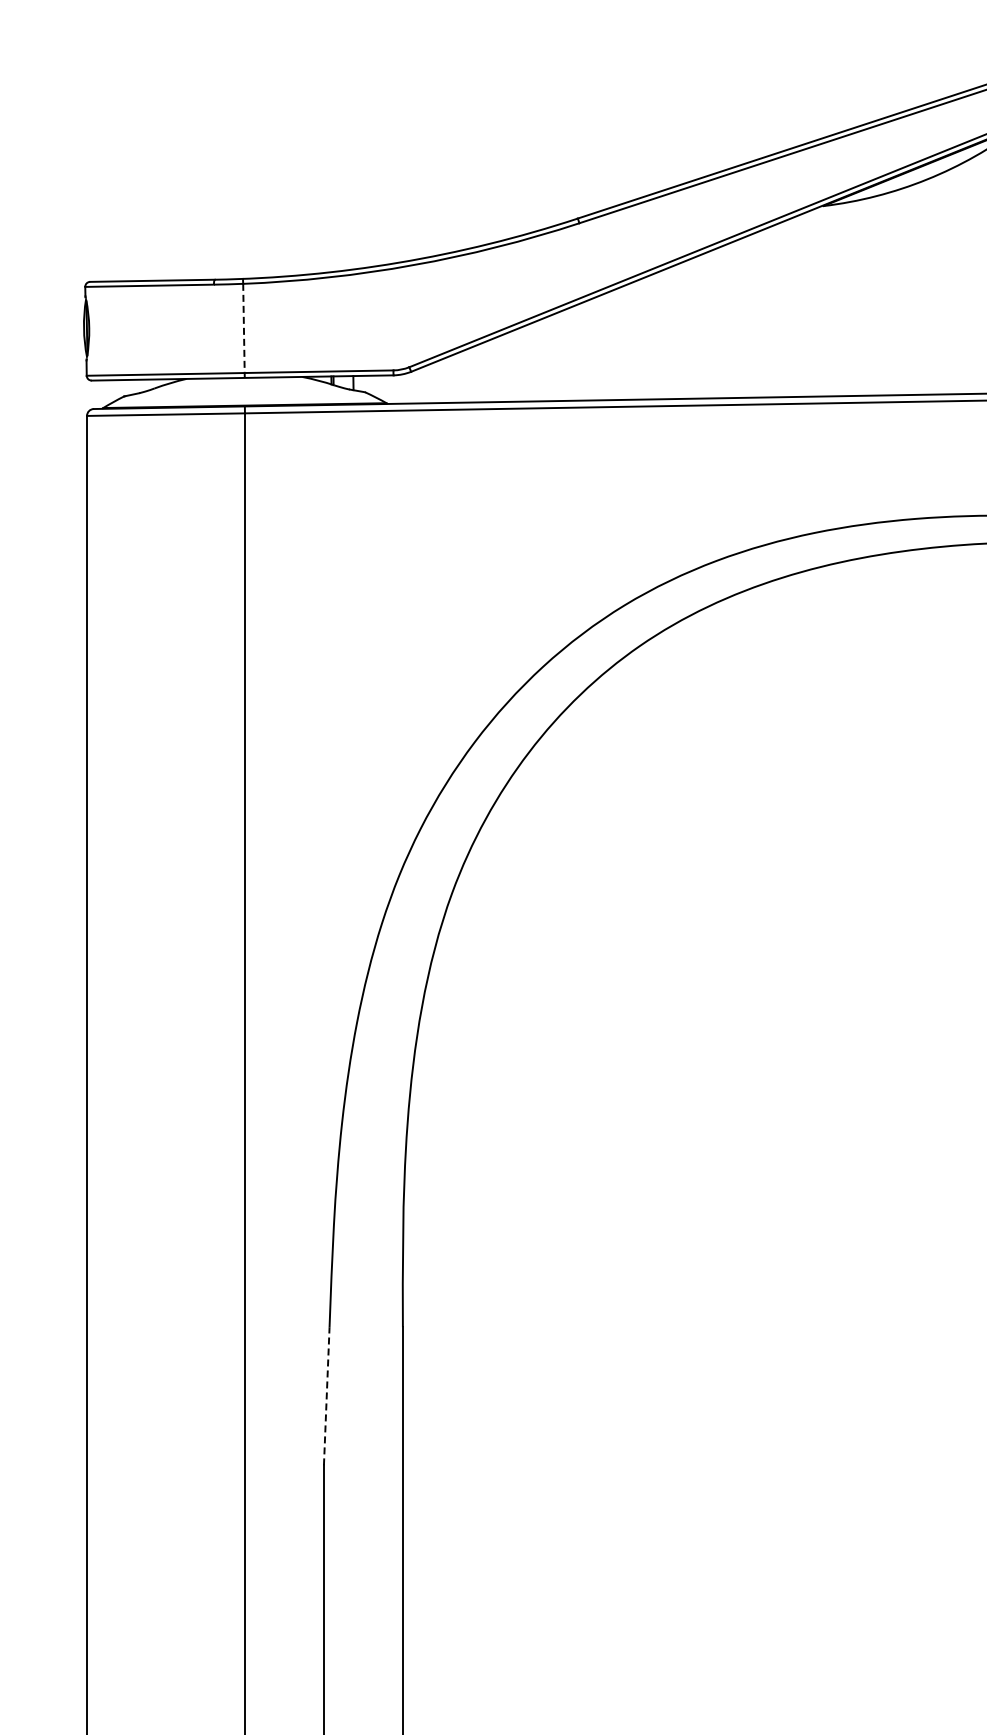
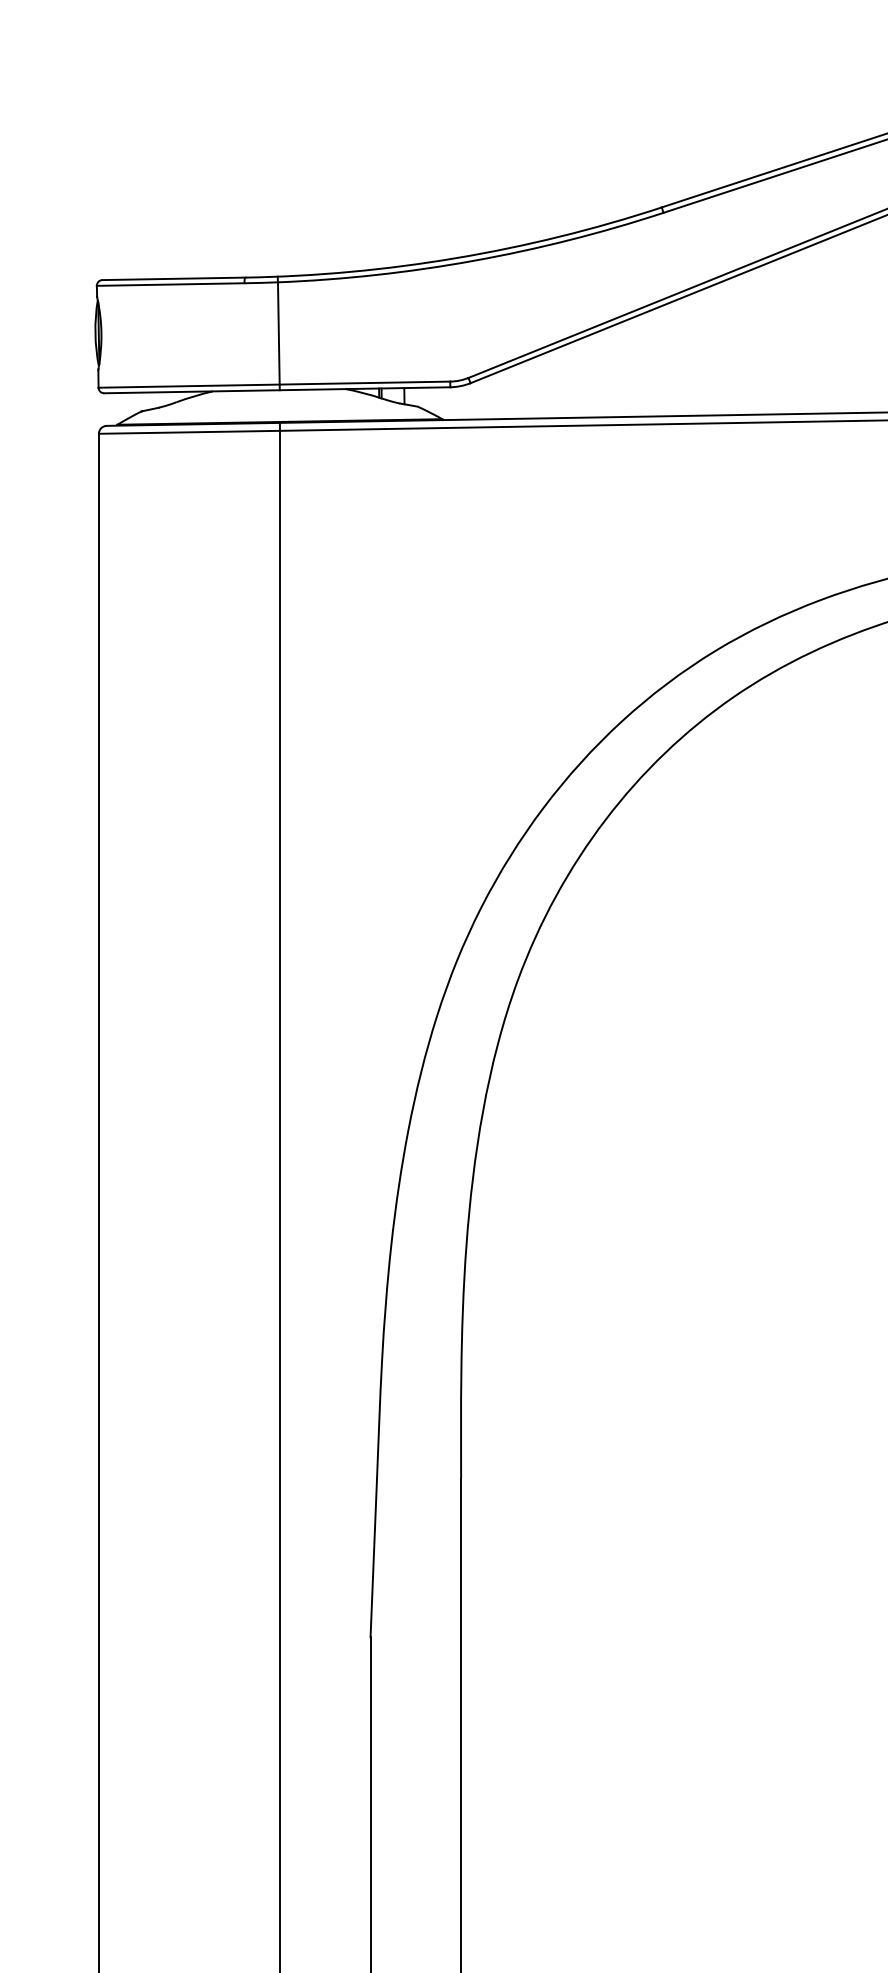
line: (244, 331) -> (279, 336), dashed -> solid
line: (326, 1395) -> (373, 1557), dashed -> solid

